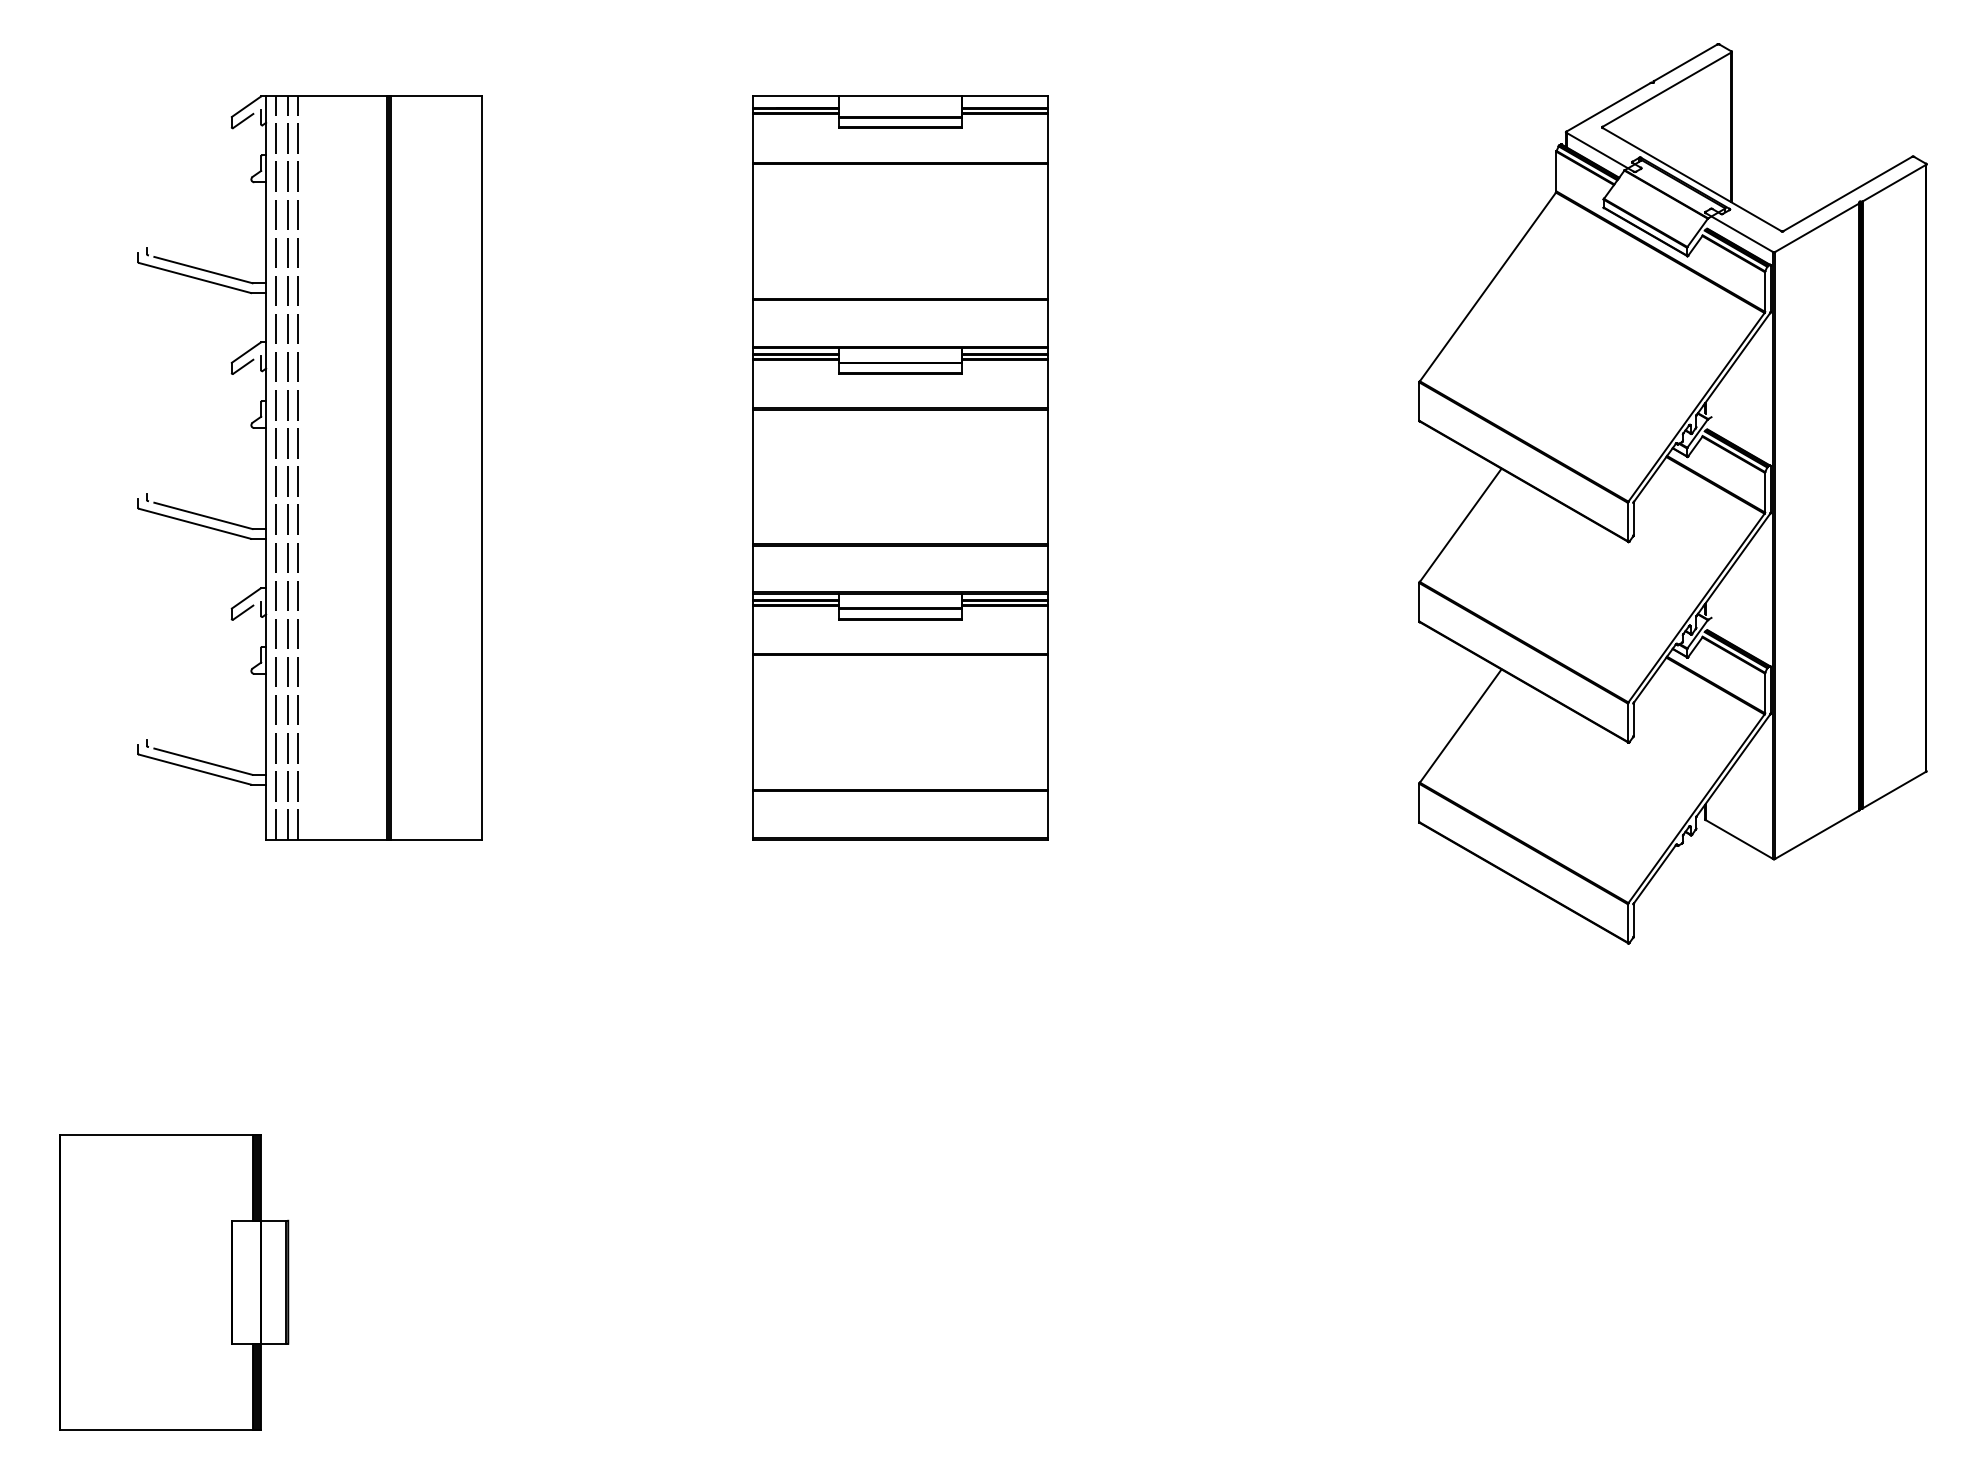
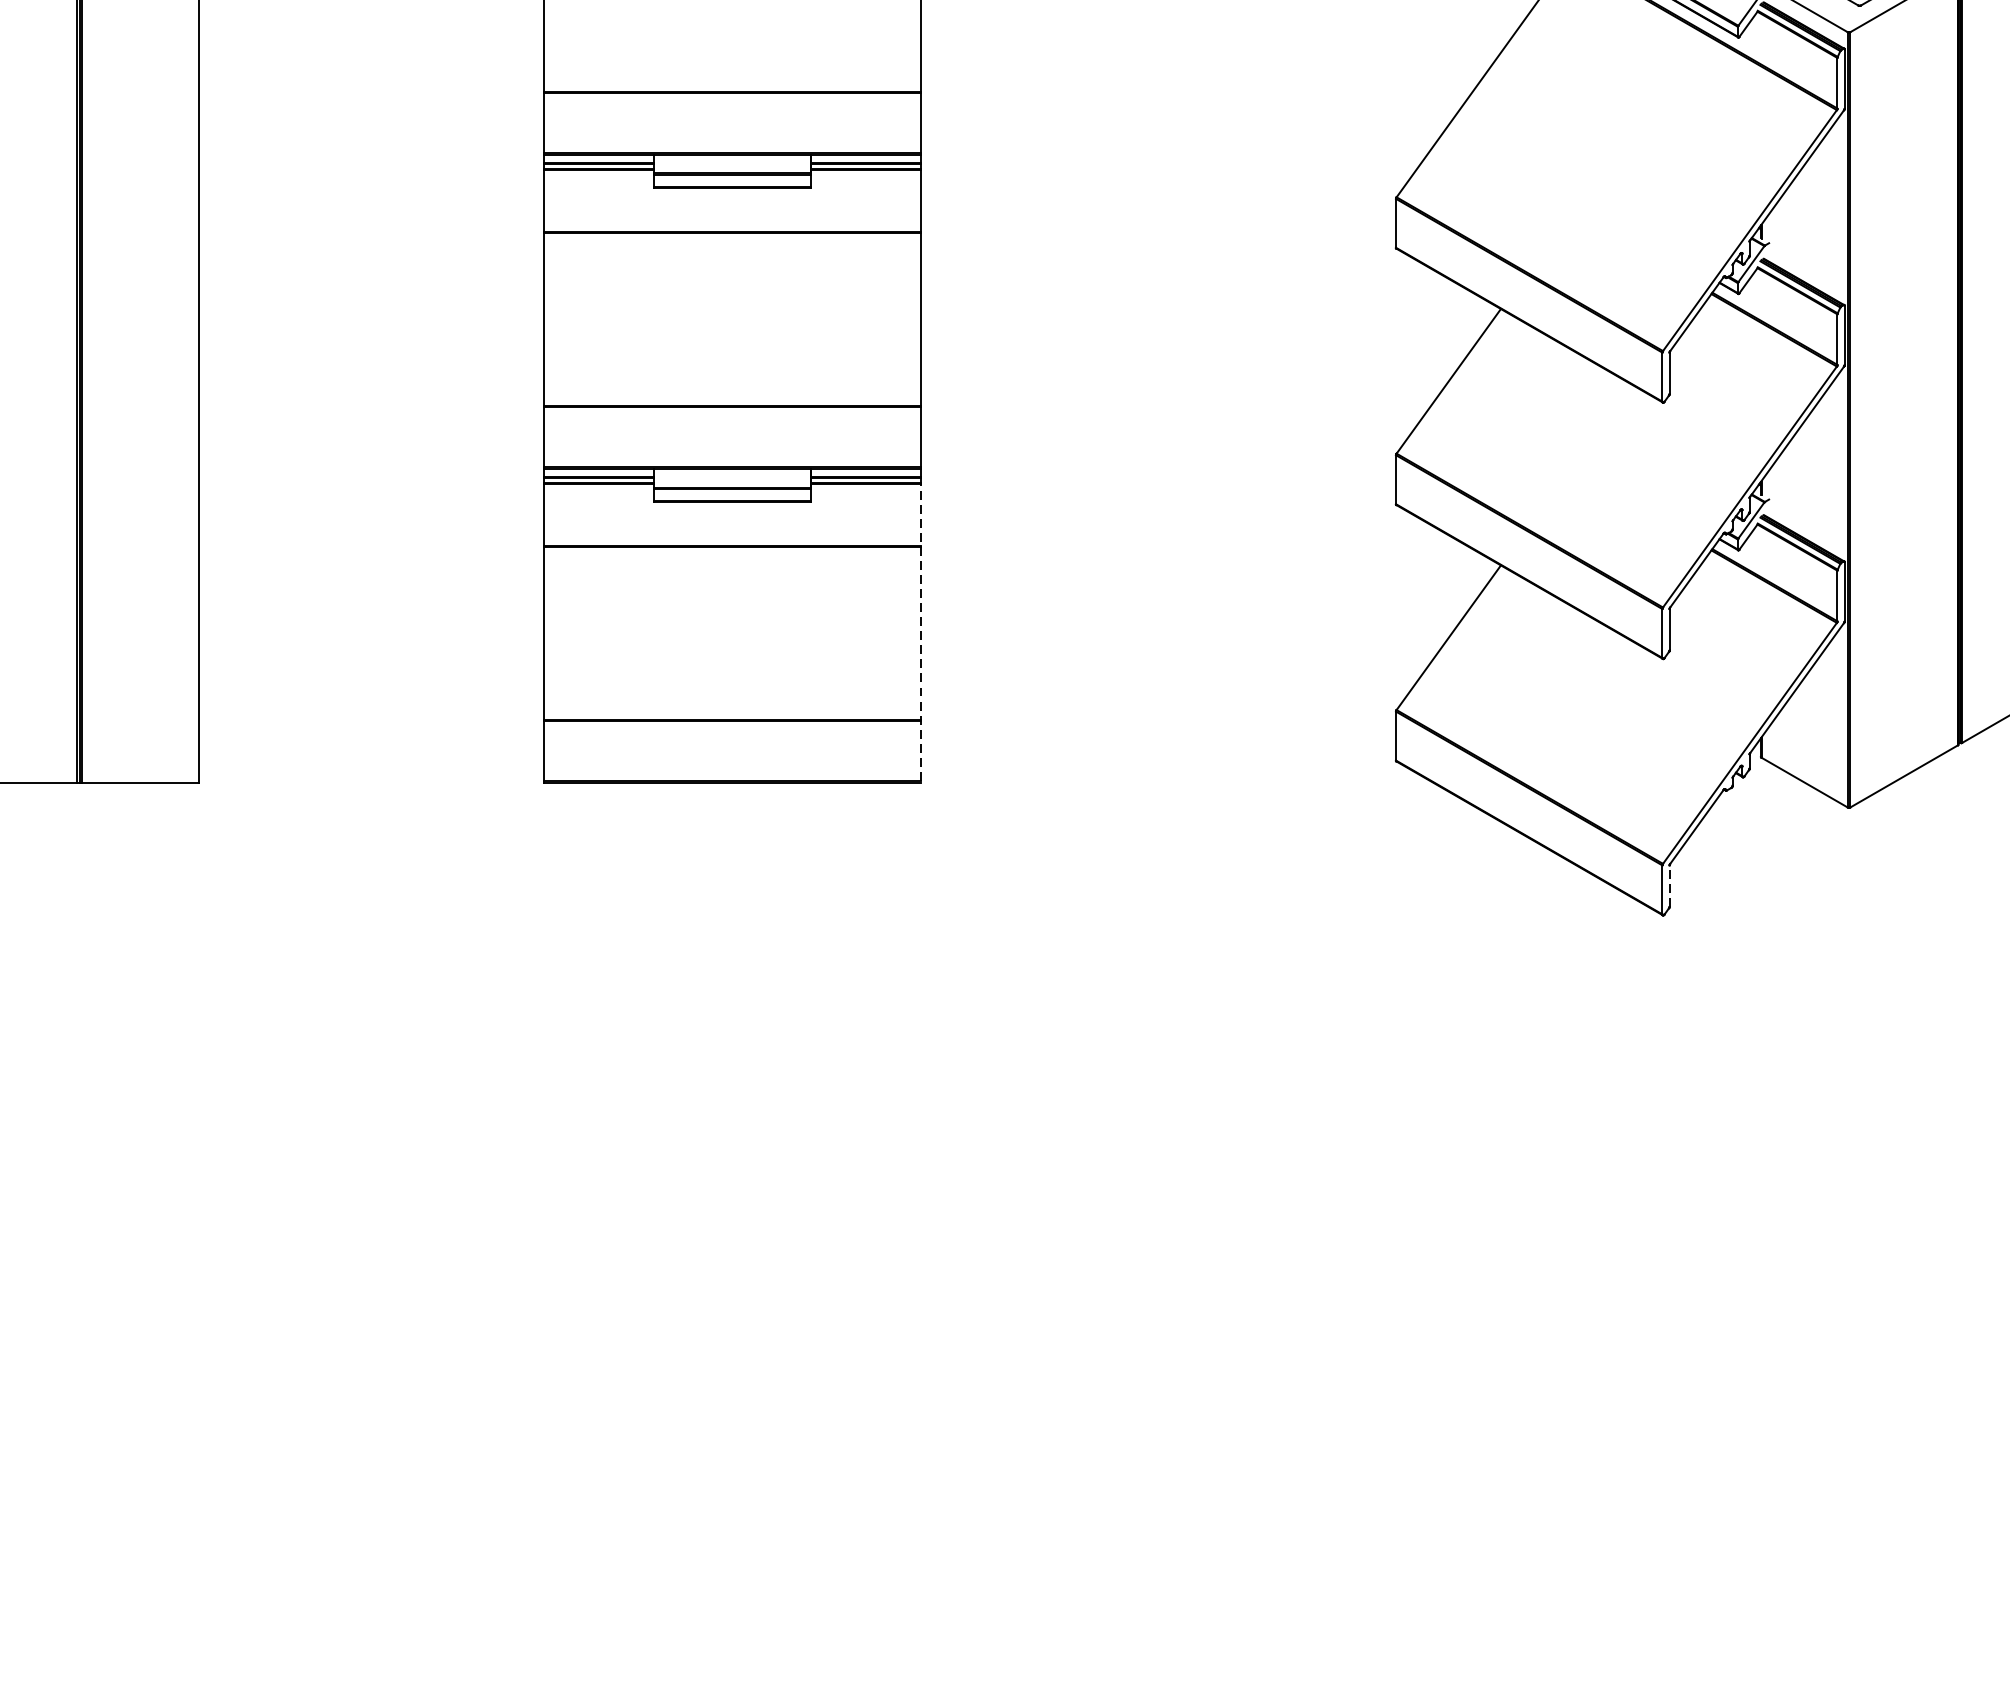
line: (1047, 719) -> (920, 629), solid -> dashed
line: (1633, 920) -> (1669, 886), solid -> dashed

